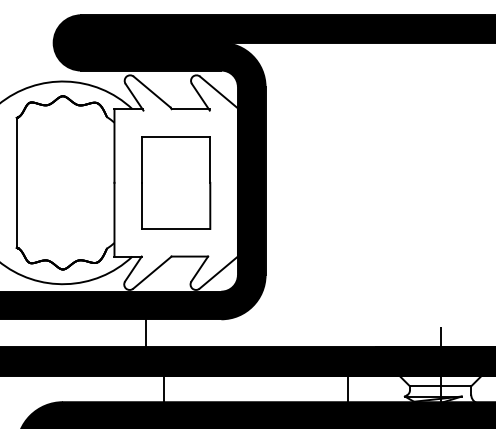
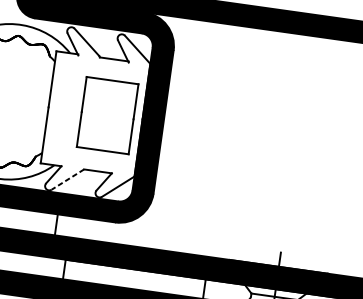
part: (176, 182) -> (107, 115), moved
line: (152, 272) -> (67, 179), solid -> dashed

